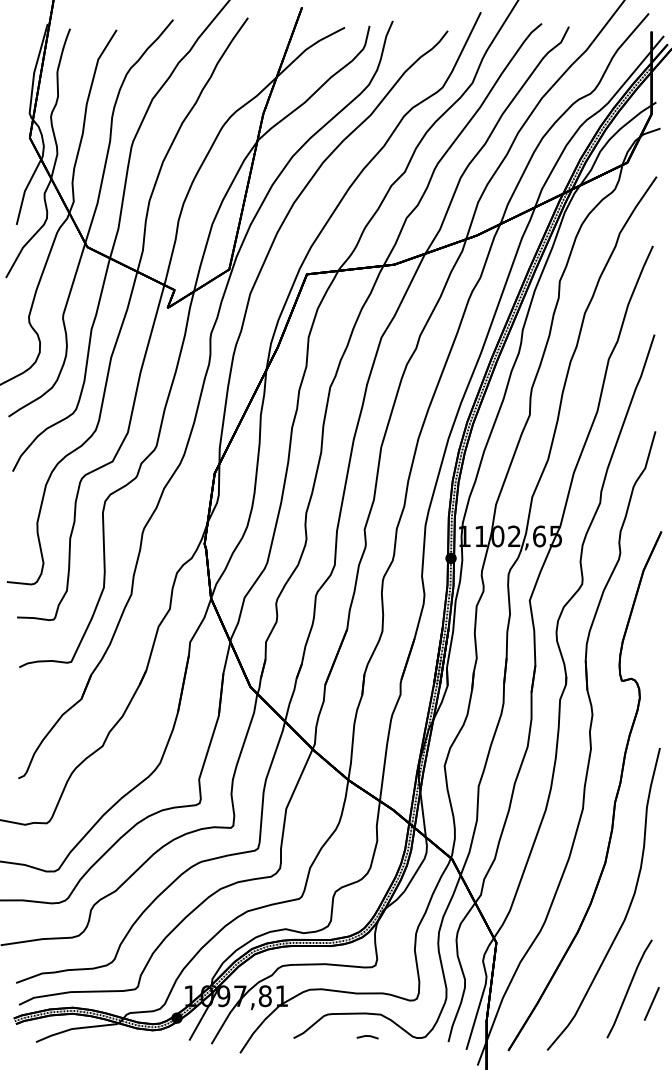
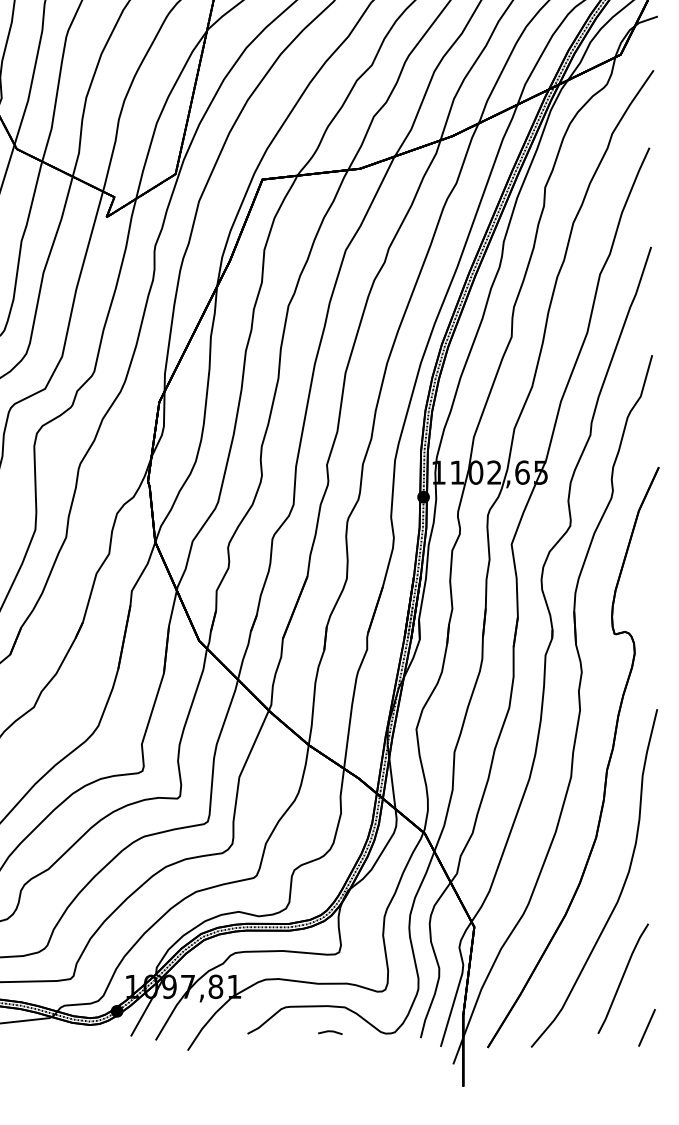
line: (651, 1003) -> (646, 1027), moved

